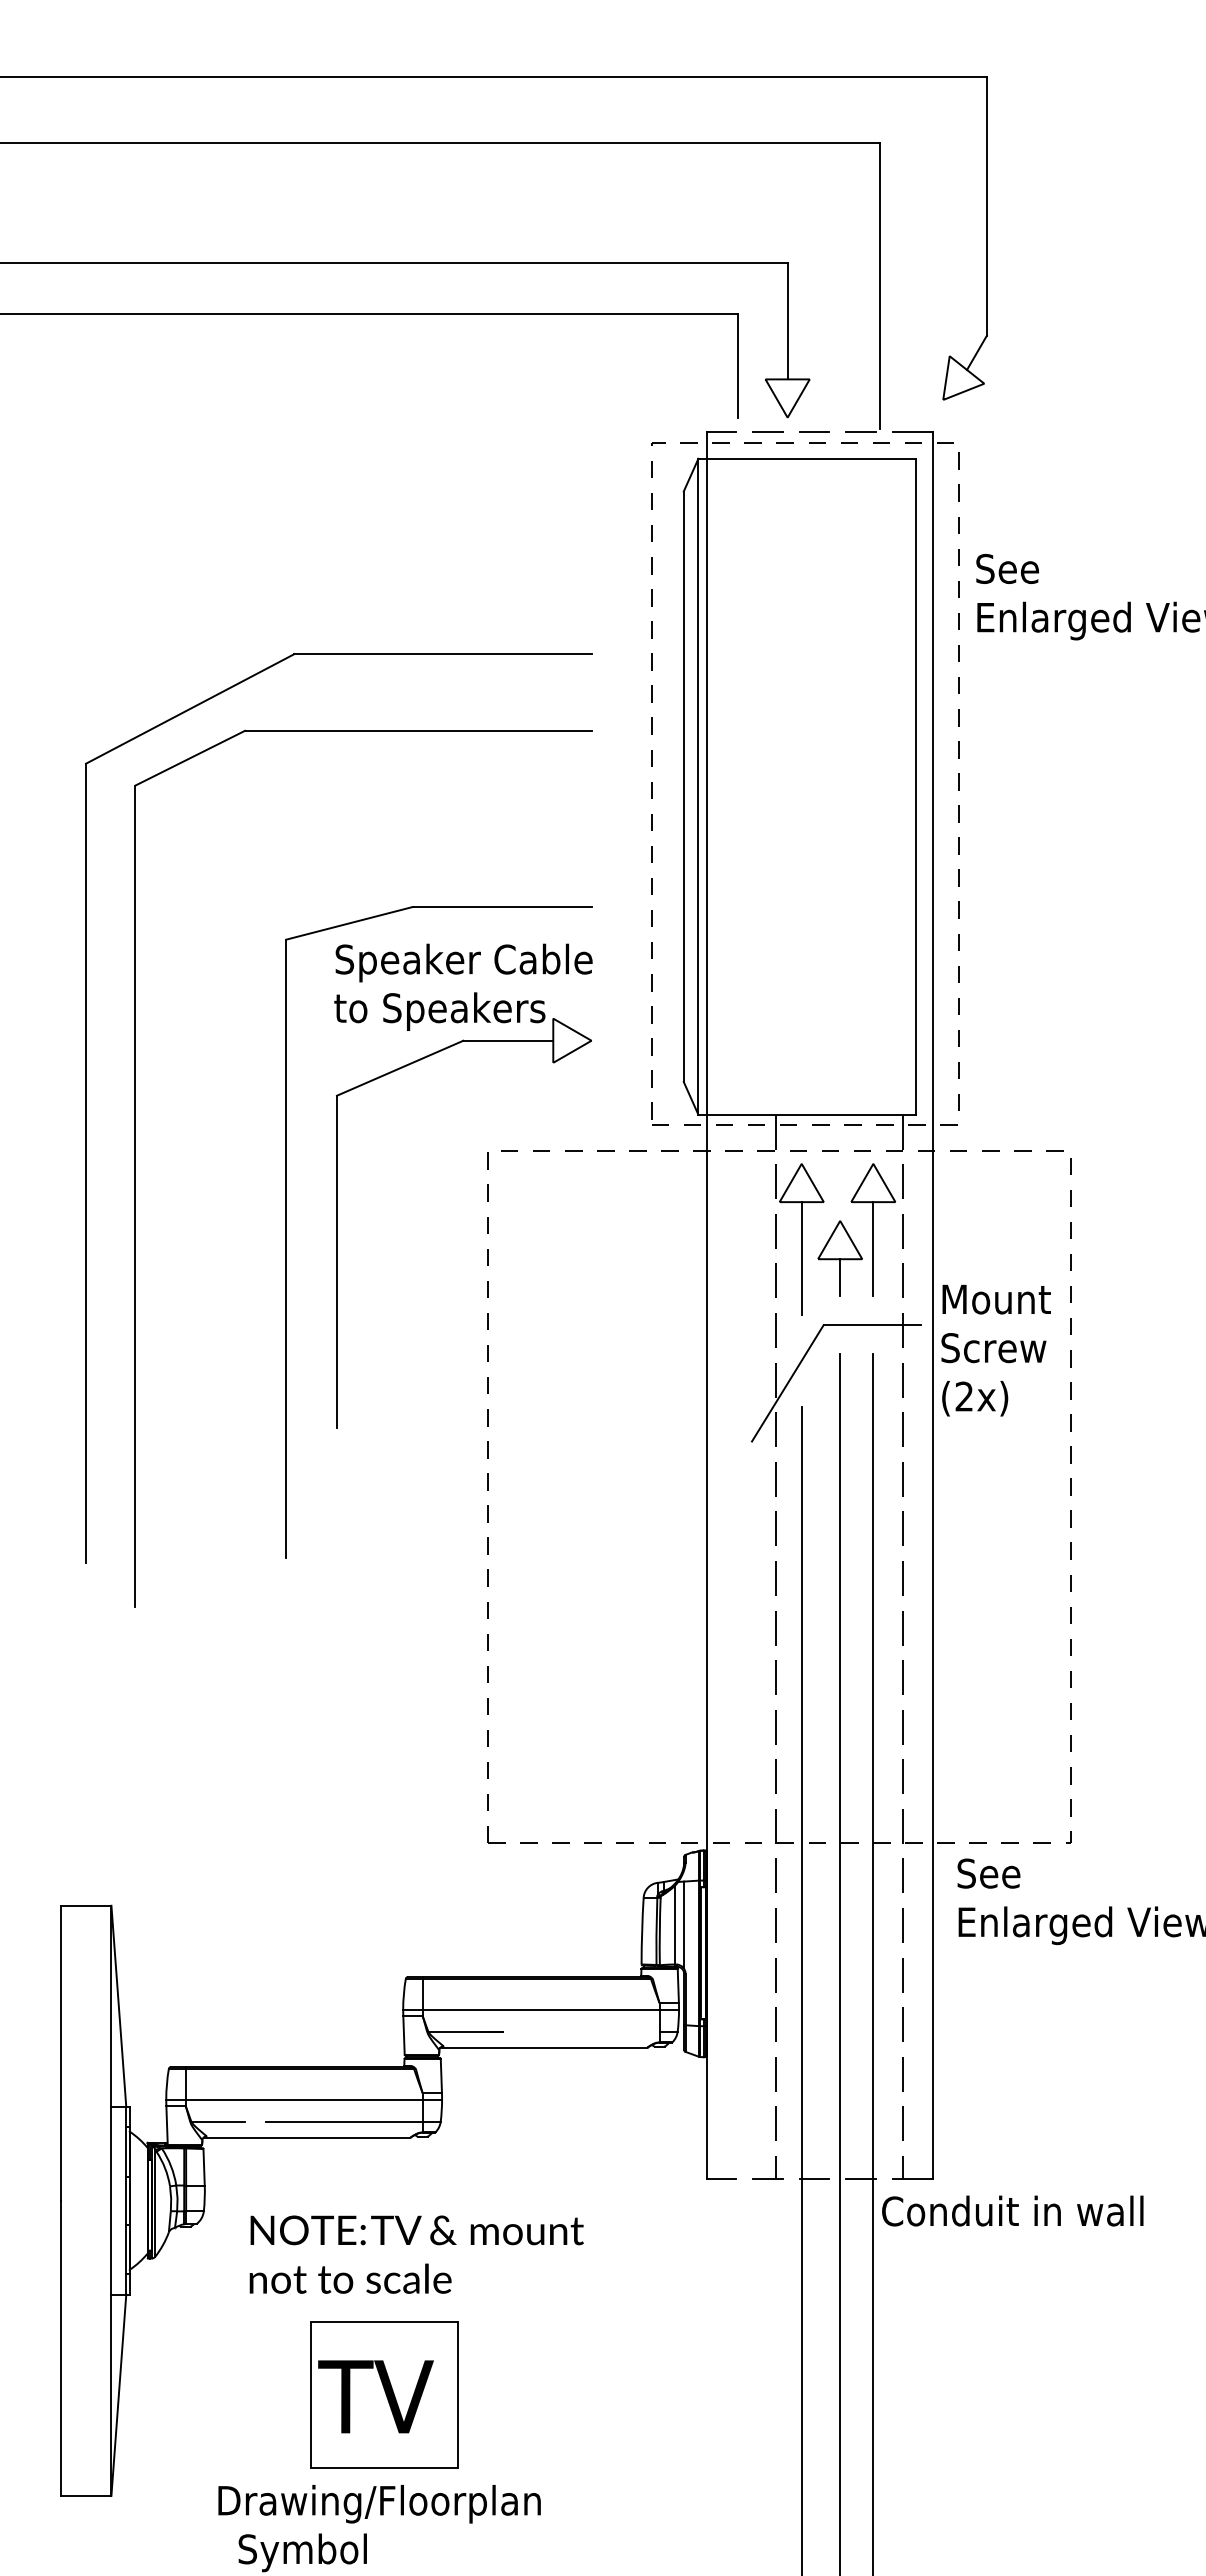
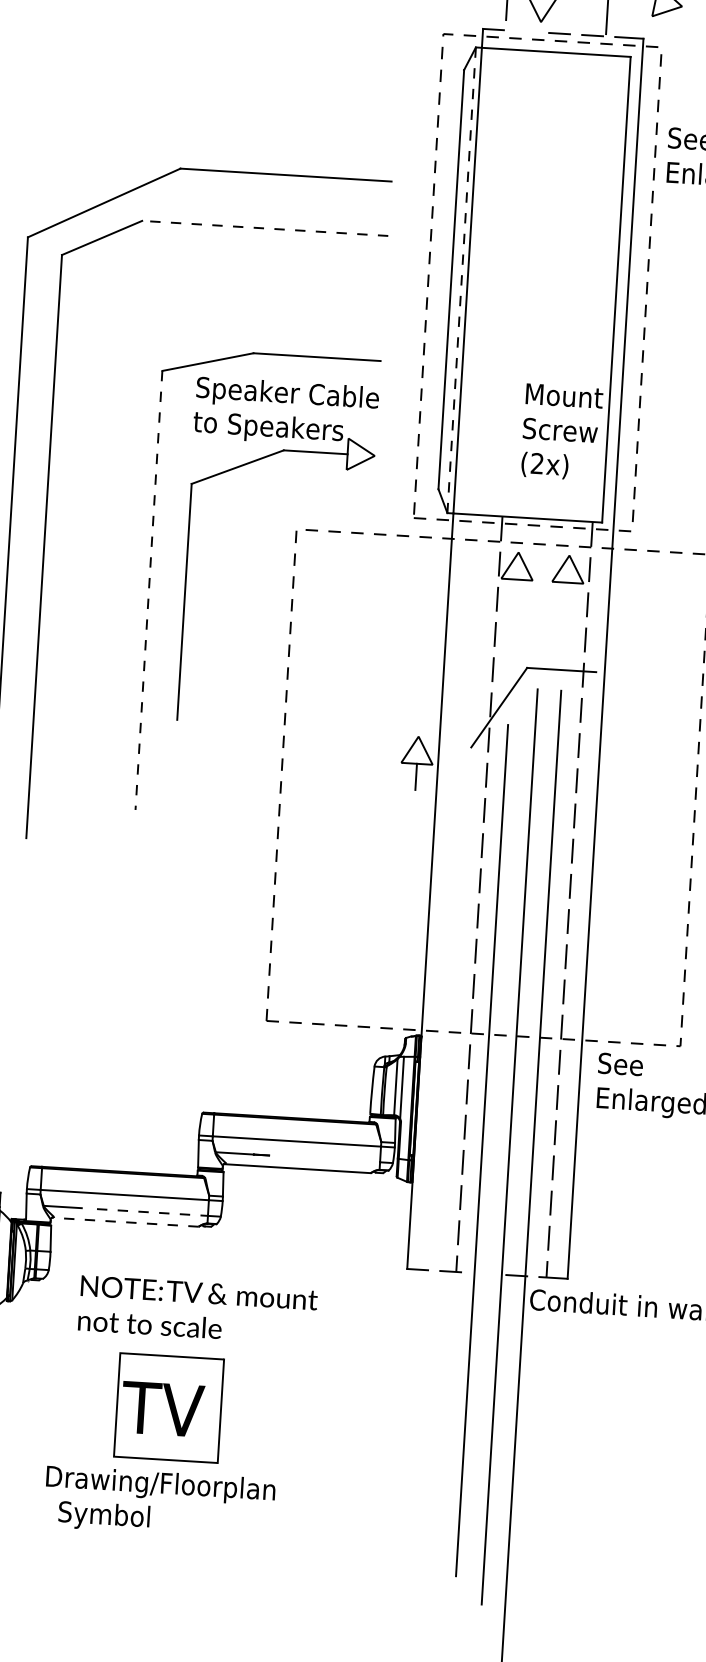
line: (767, 432) -> (526, 31), removed
line: (417, 730) -> (264, 228), solid -> dashed
line: (698, 786) -> (461, 280), solid -> dashed
line: (286, 1249) -> (149, 590), solid -> dashed
line: (873, 1249) -> (565, 616), removed
line: (801, 1258) -> (514, 619), removed
part: (839, 1258) -> (416, 763), moved
text: (995, 1350) -> (561, 432), moved
line: (344, 2121) -> (152, 1212), solid -> dashed
line: (306, 2137) -> (124, 1222), solid -> dashed
line: (814, 2179) -> (483, 1273), removed

